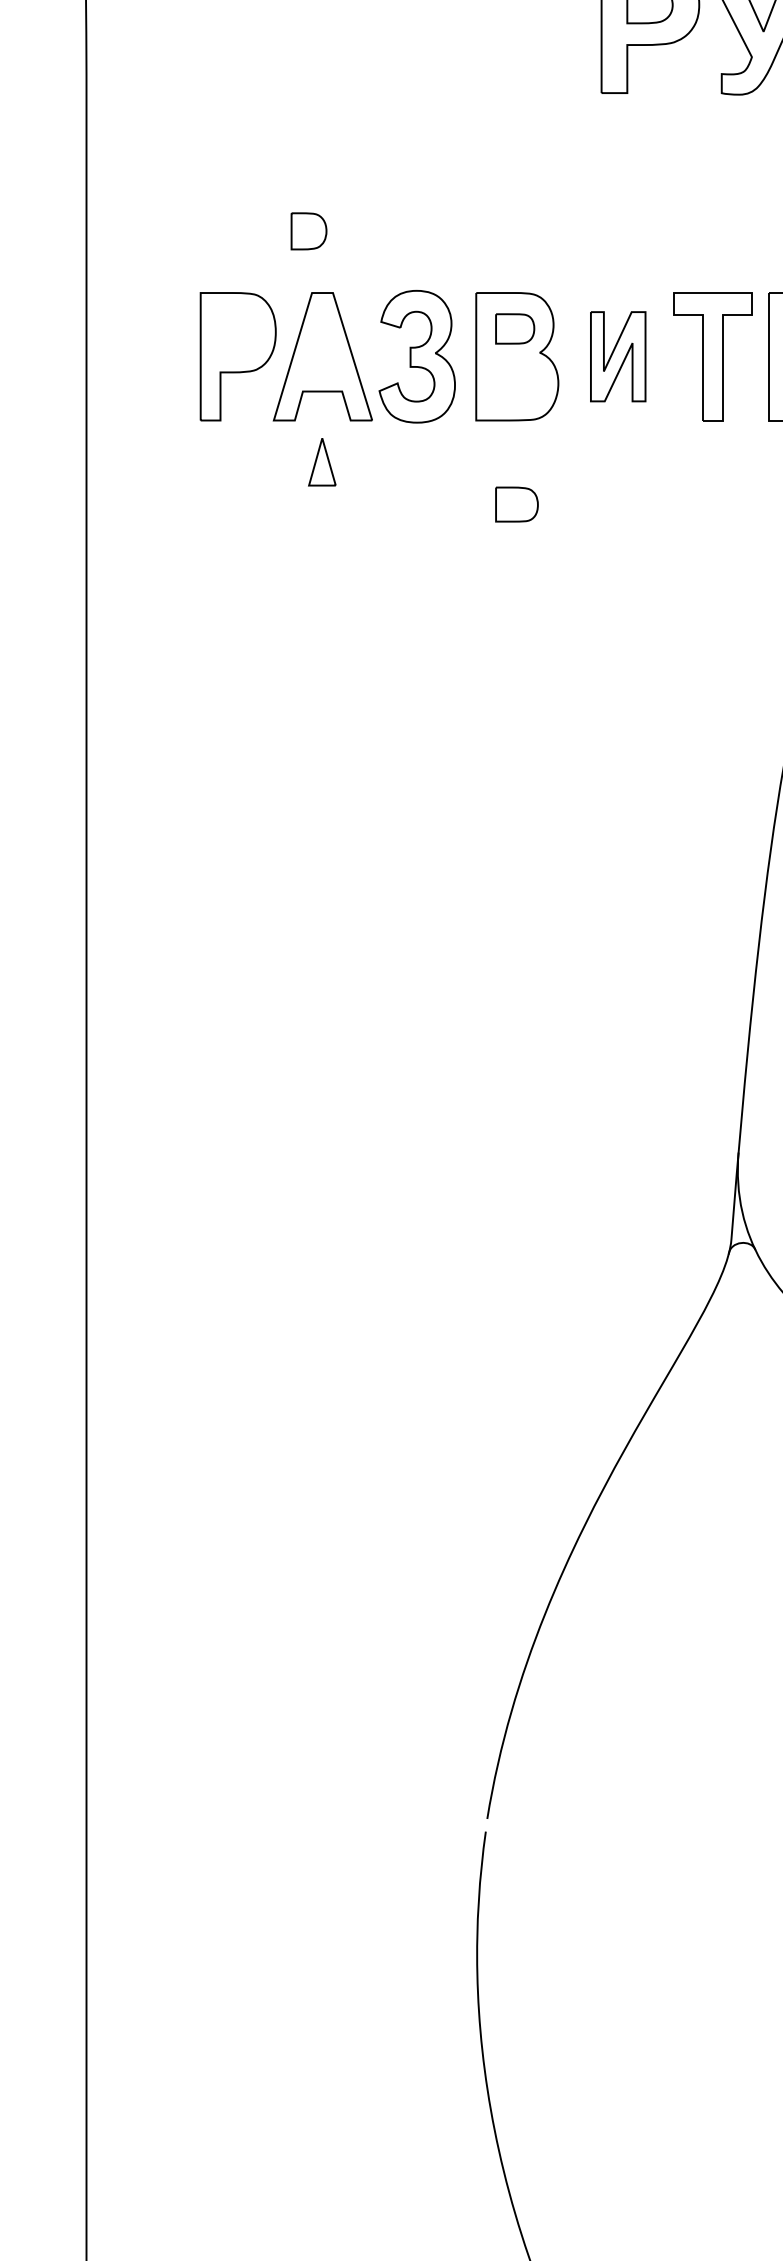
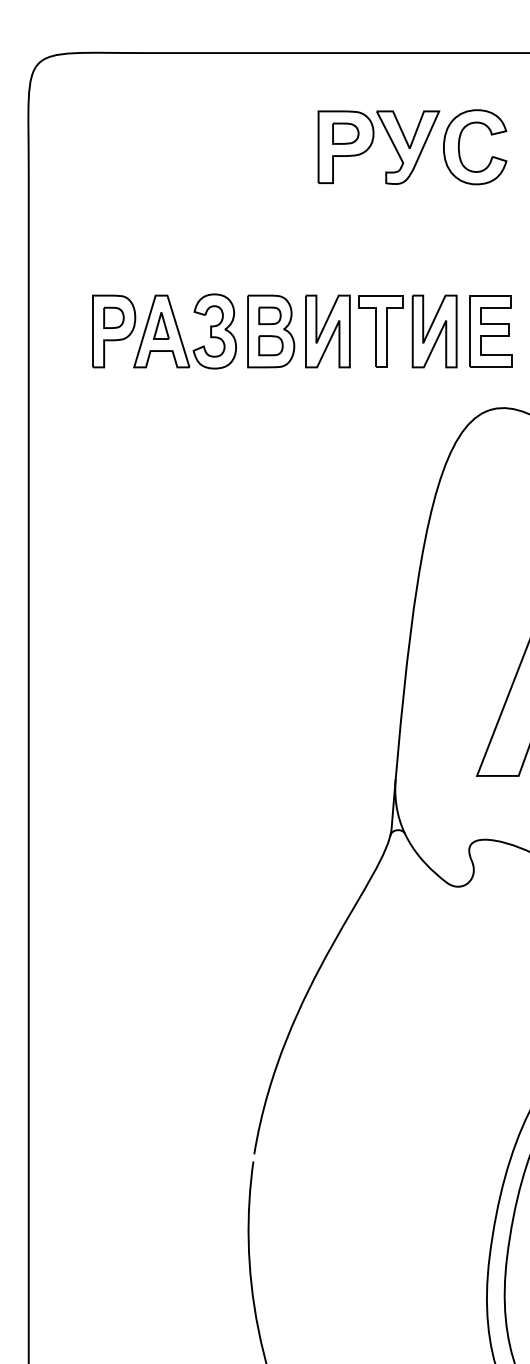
part: (308, 230) -> (113, 317), moved
part: (617, 356) -> (327, 331), size x1.43
part: (320, 461) -> (160, 325), moved
part: (516, 504) -> (270, 345), moved

